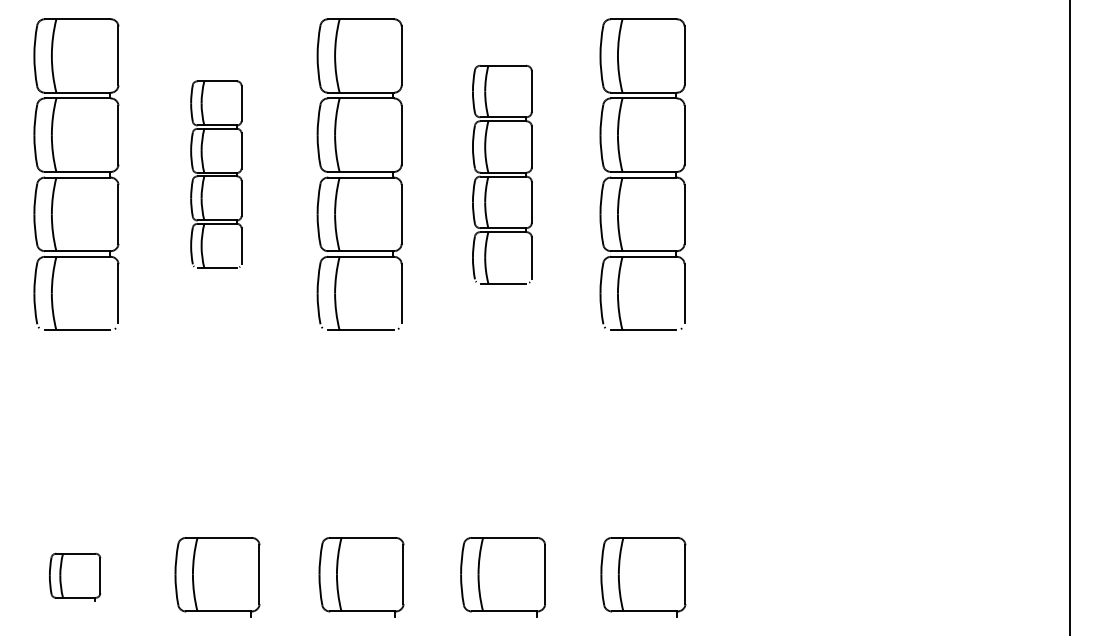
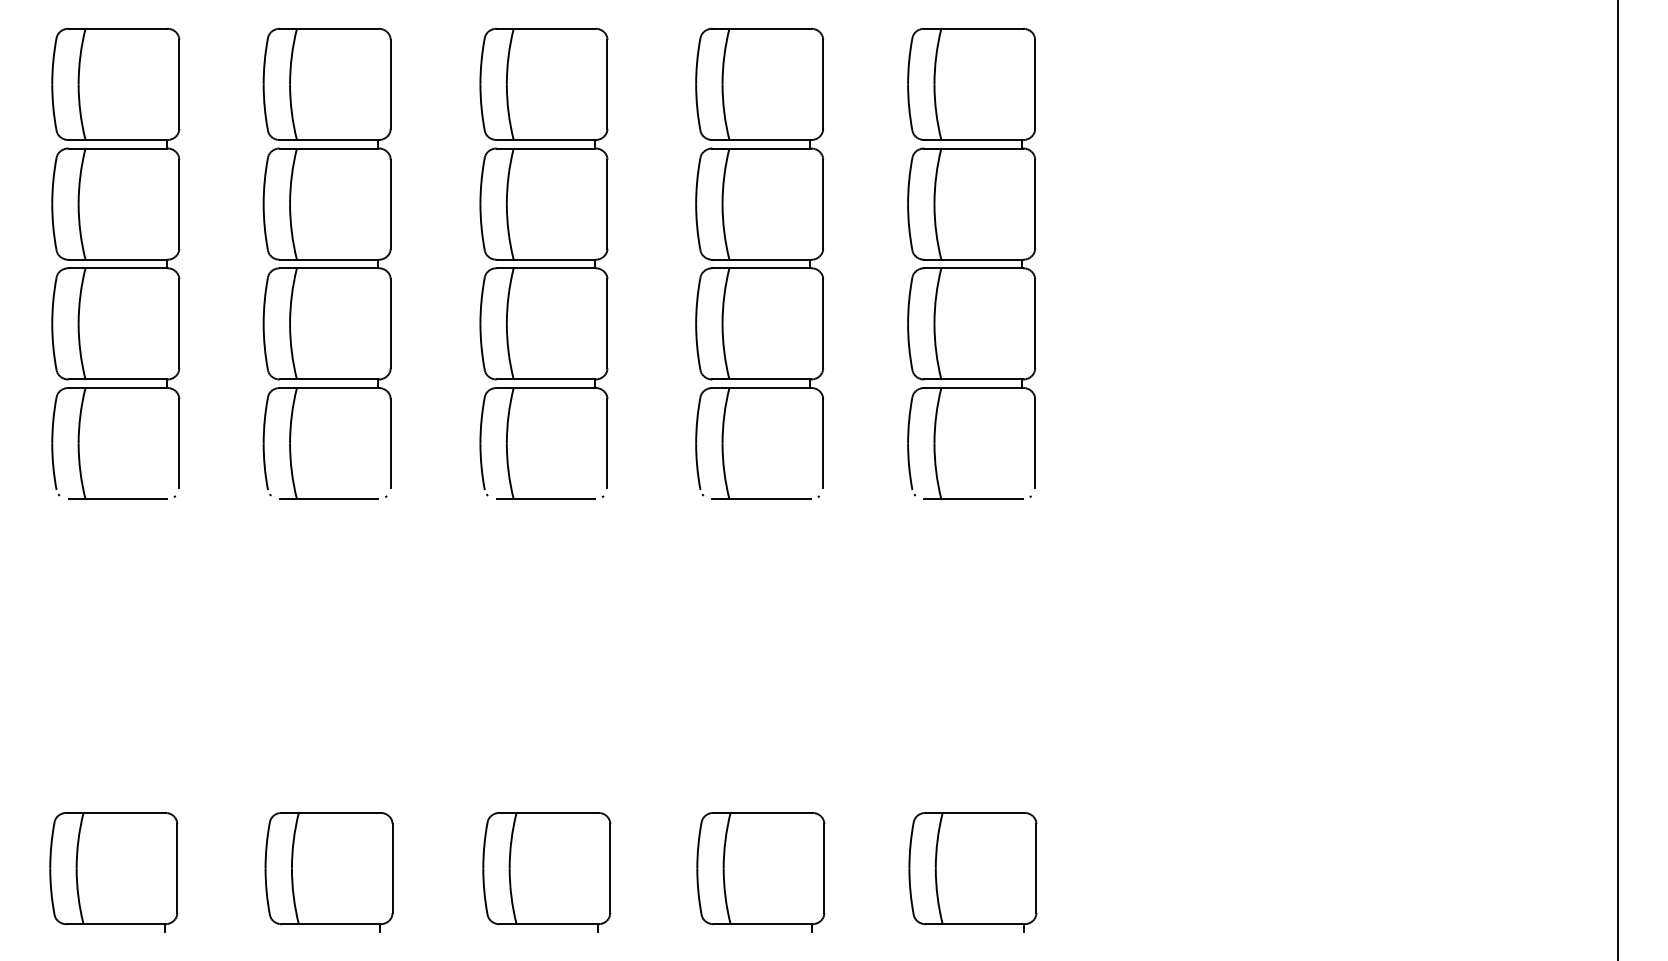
part: (216, 174) -> (327, 263), size x1.67
part: (502, 174) -> (759, 263), size x1.43
part: (74, 577) -> (112, 872), size x1.67

